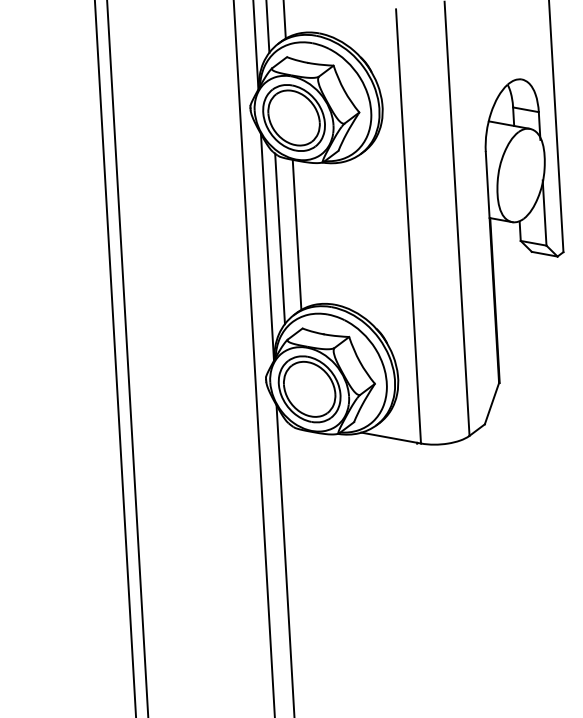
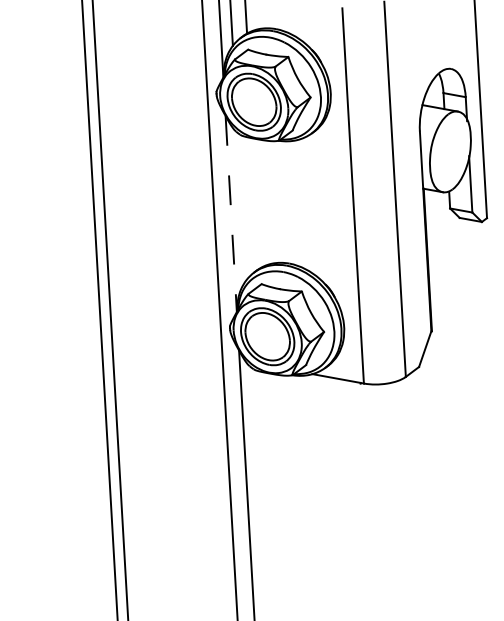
line: (296, 234) -> (256, 202), removed
line: (279, 238) -> (241, 206), removed
line: (267, 247) -> (231, 214), solid -> dashed

